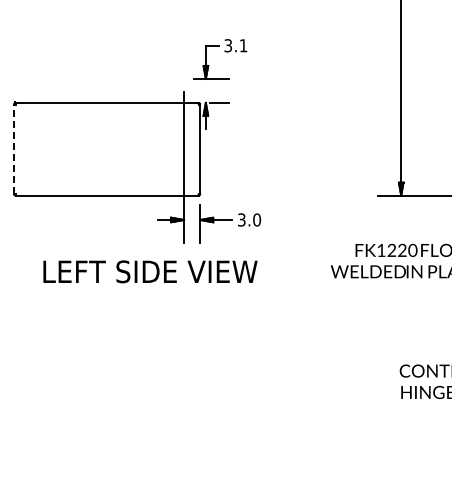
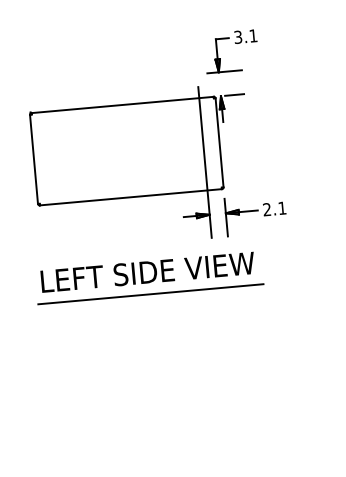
line: (14, 149) -> (34, 159), dashed -> solid
text: (249, 219) -> (274, 208), 3.0 -> 2.1
text: (150, 271) -> (147, 272), moved
line: (118, 293) -> (150, 293), added

